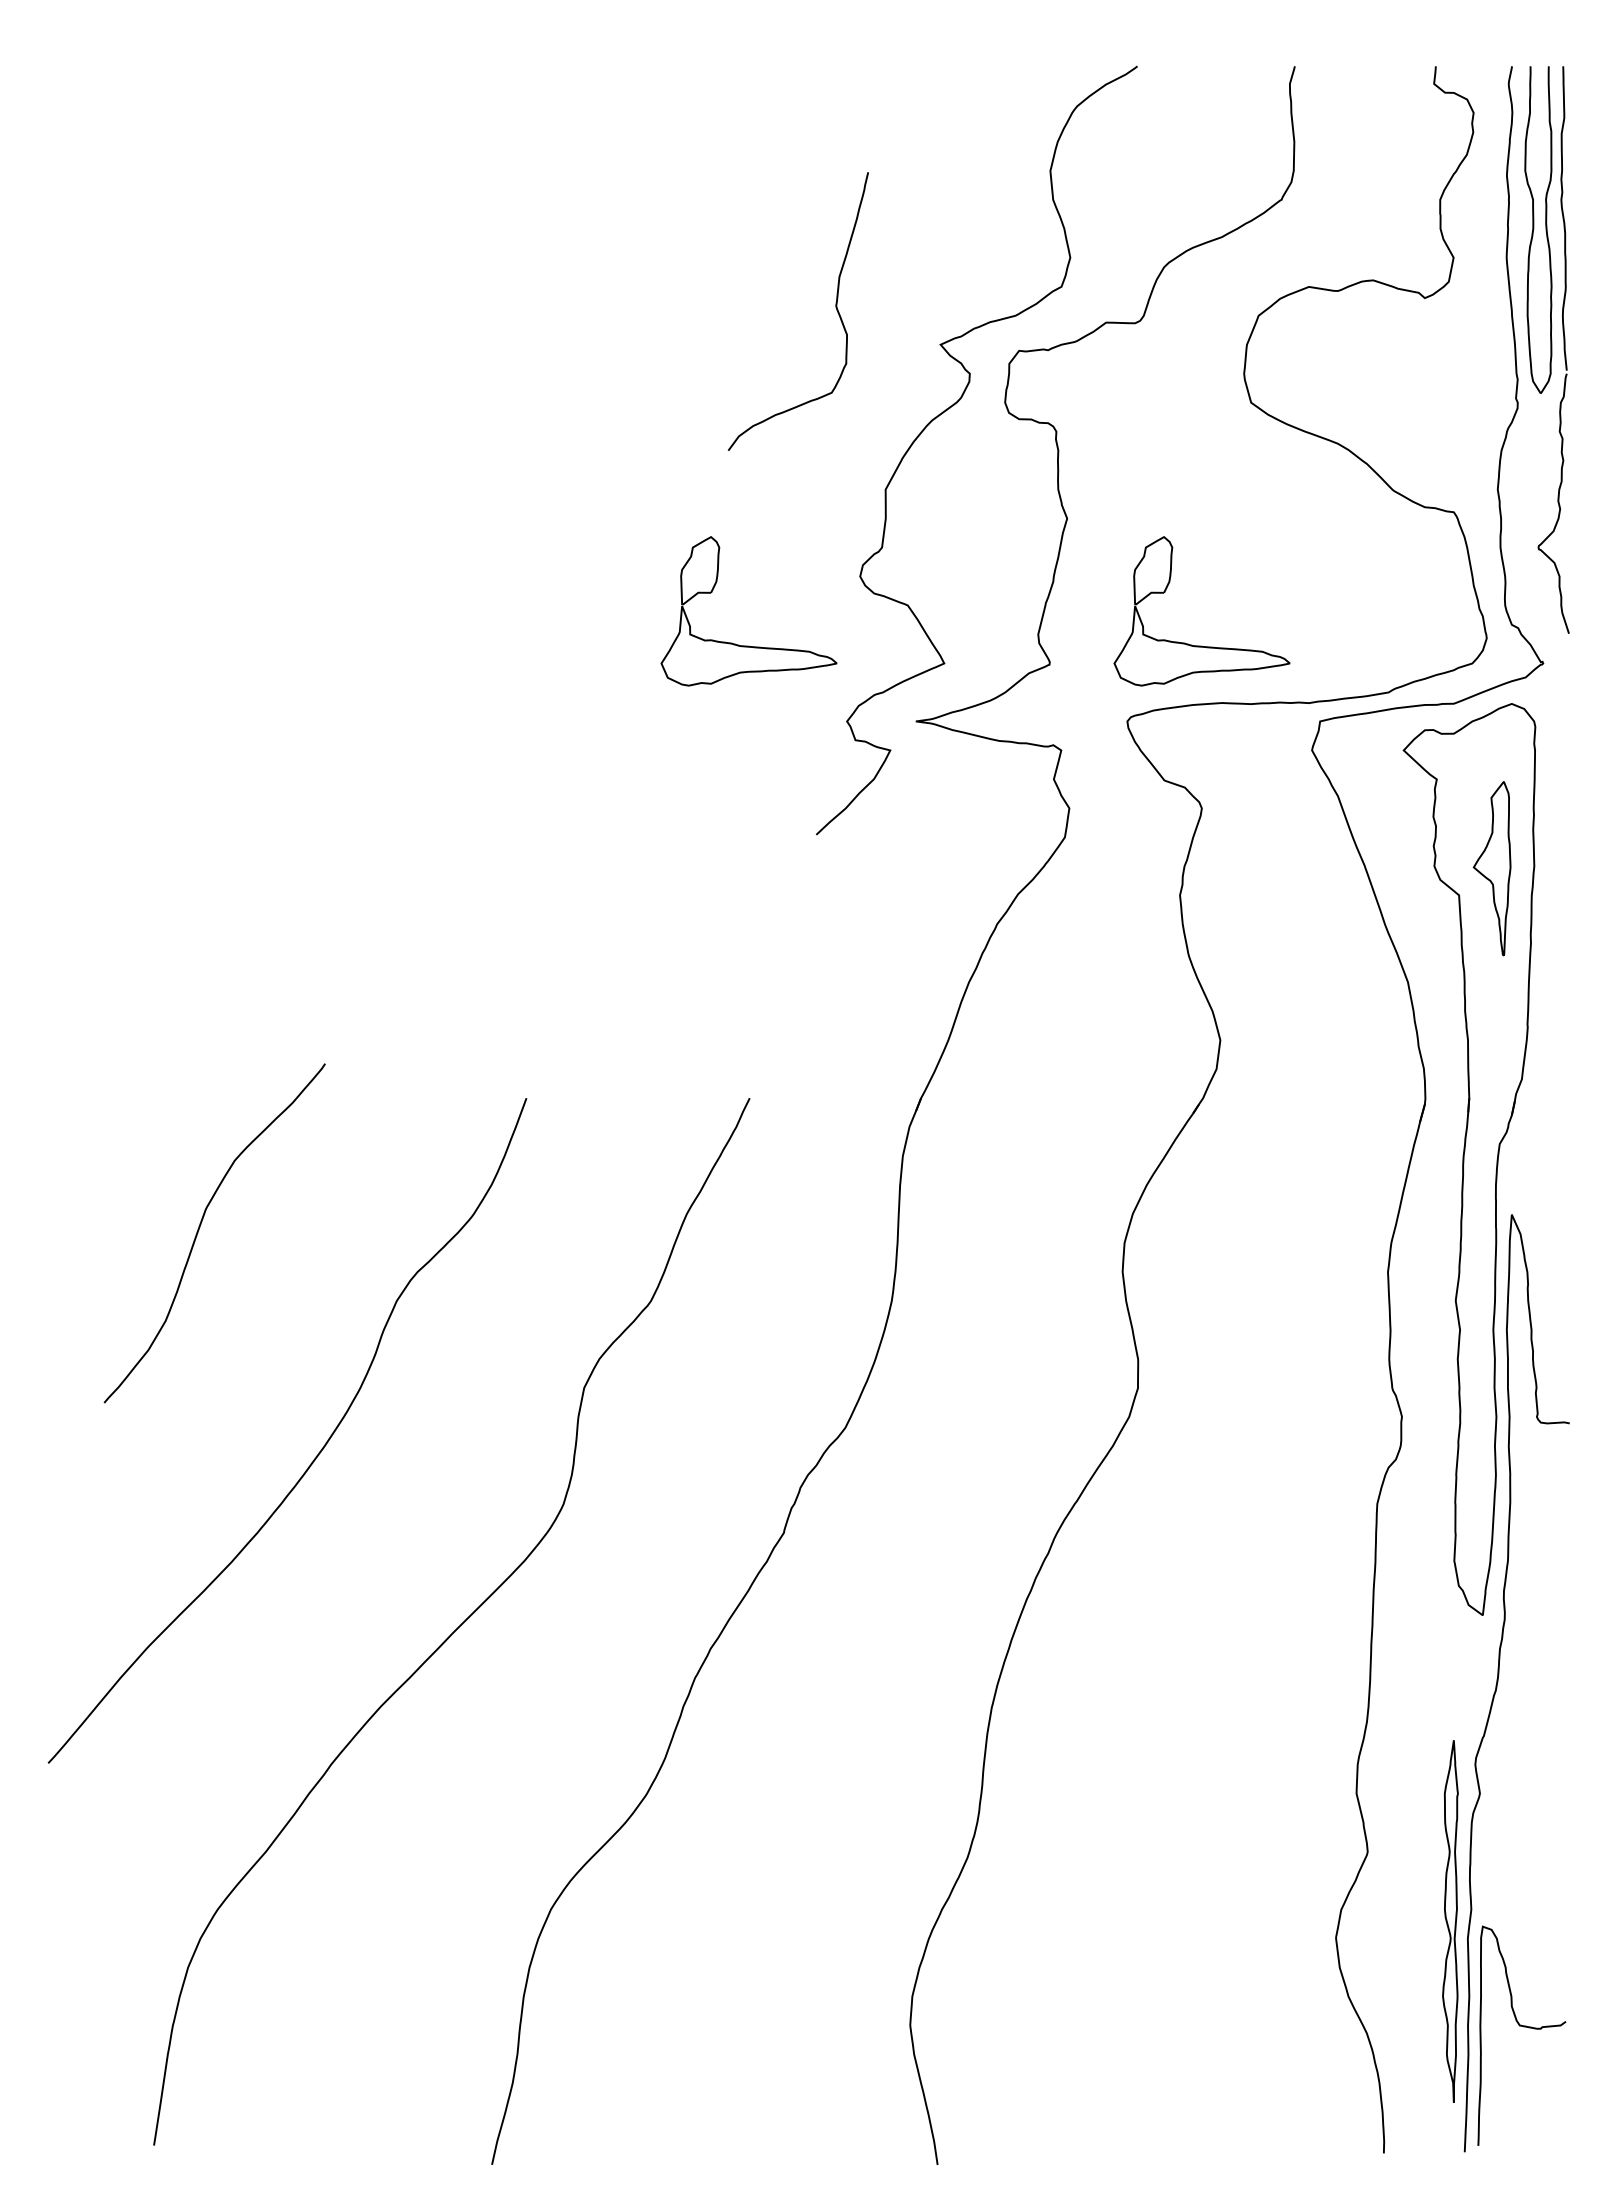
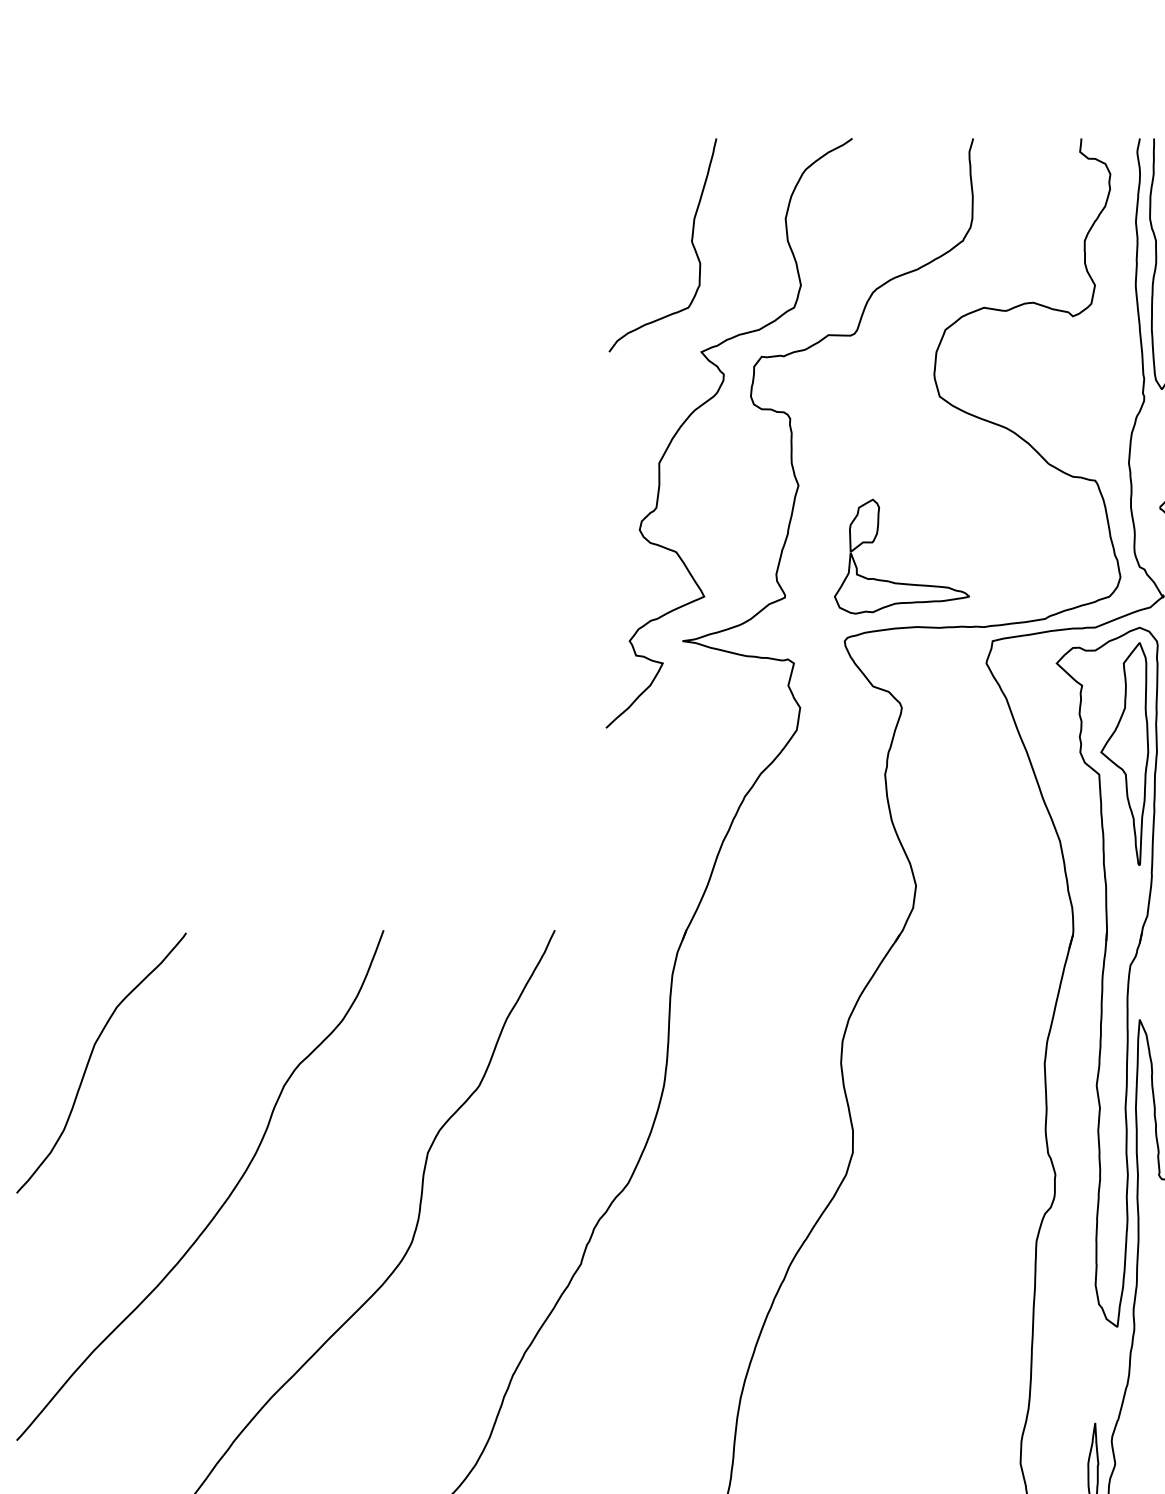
curve: (835, 307) -> (691, 242), moved
part: (748, 645) -> (554, 582), removed
part: (1491, 868) -> (1124, 754), size x1.67
curve: (200, 1227) -> (90, 1058), moved

